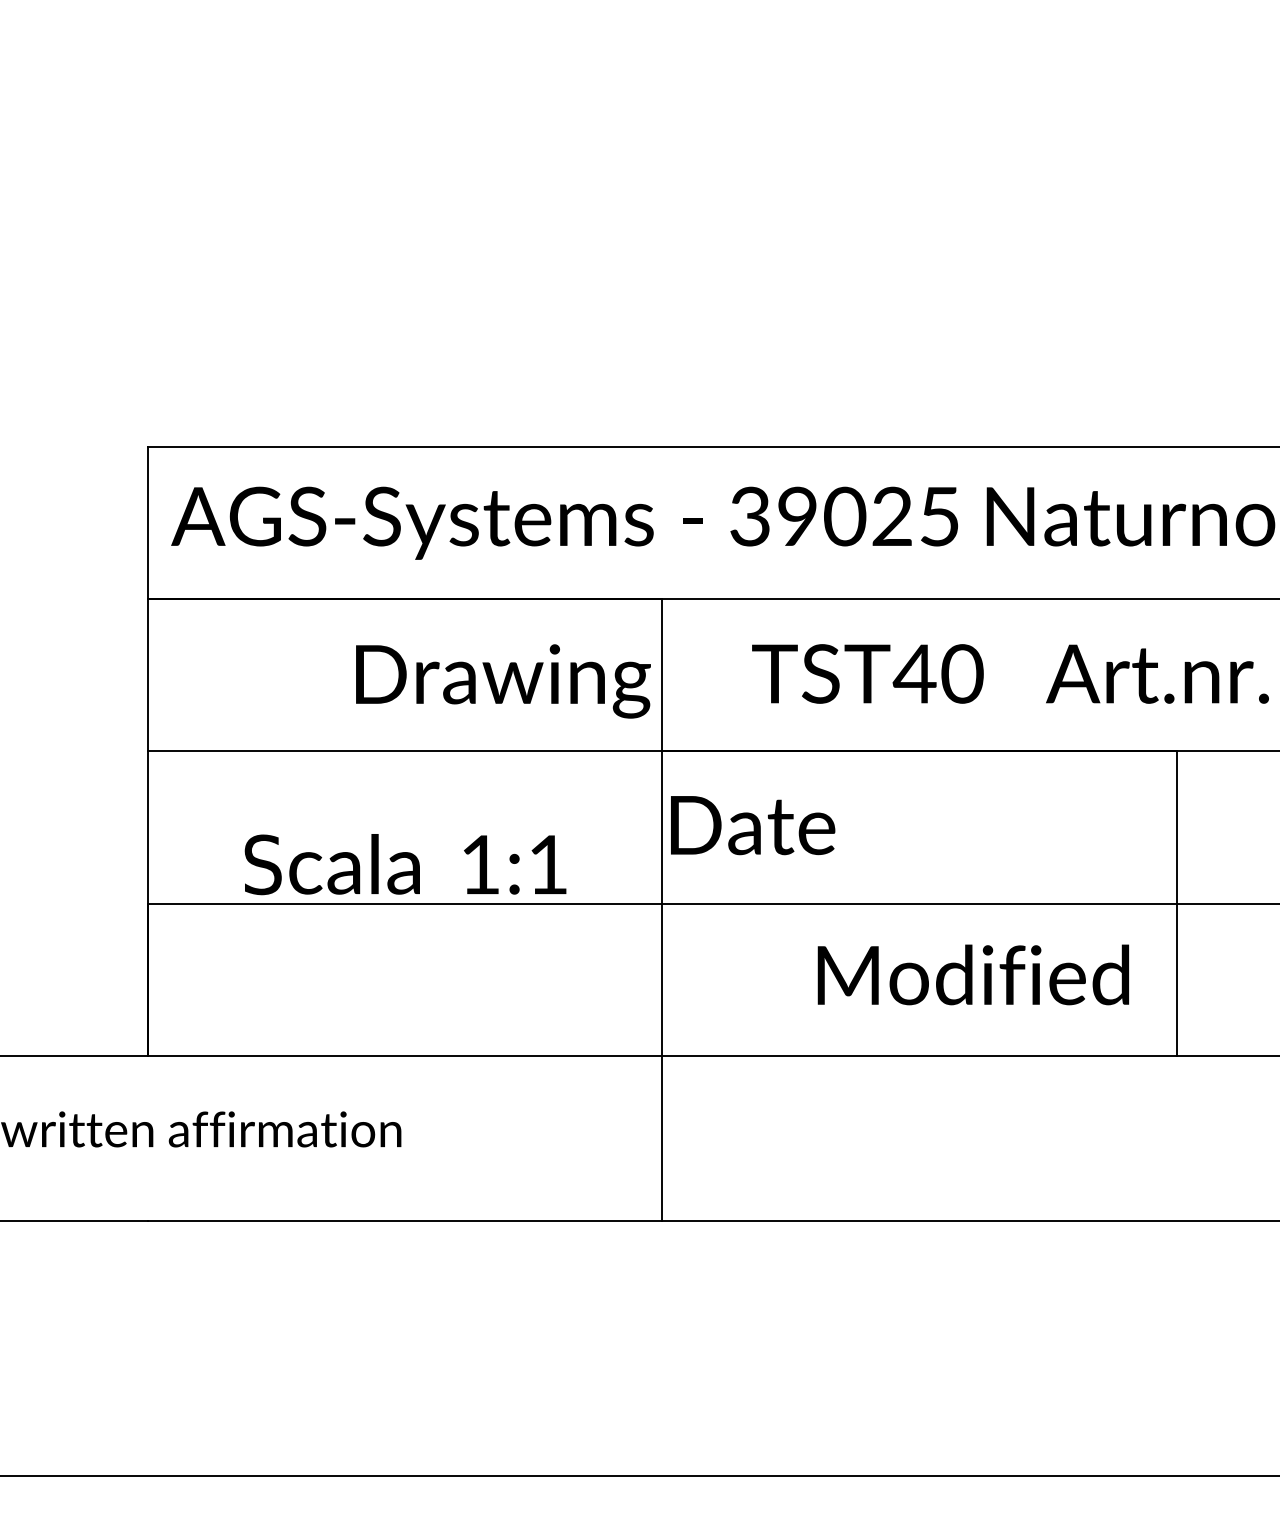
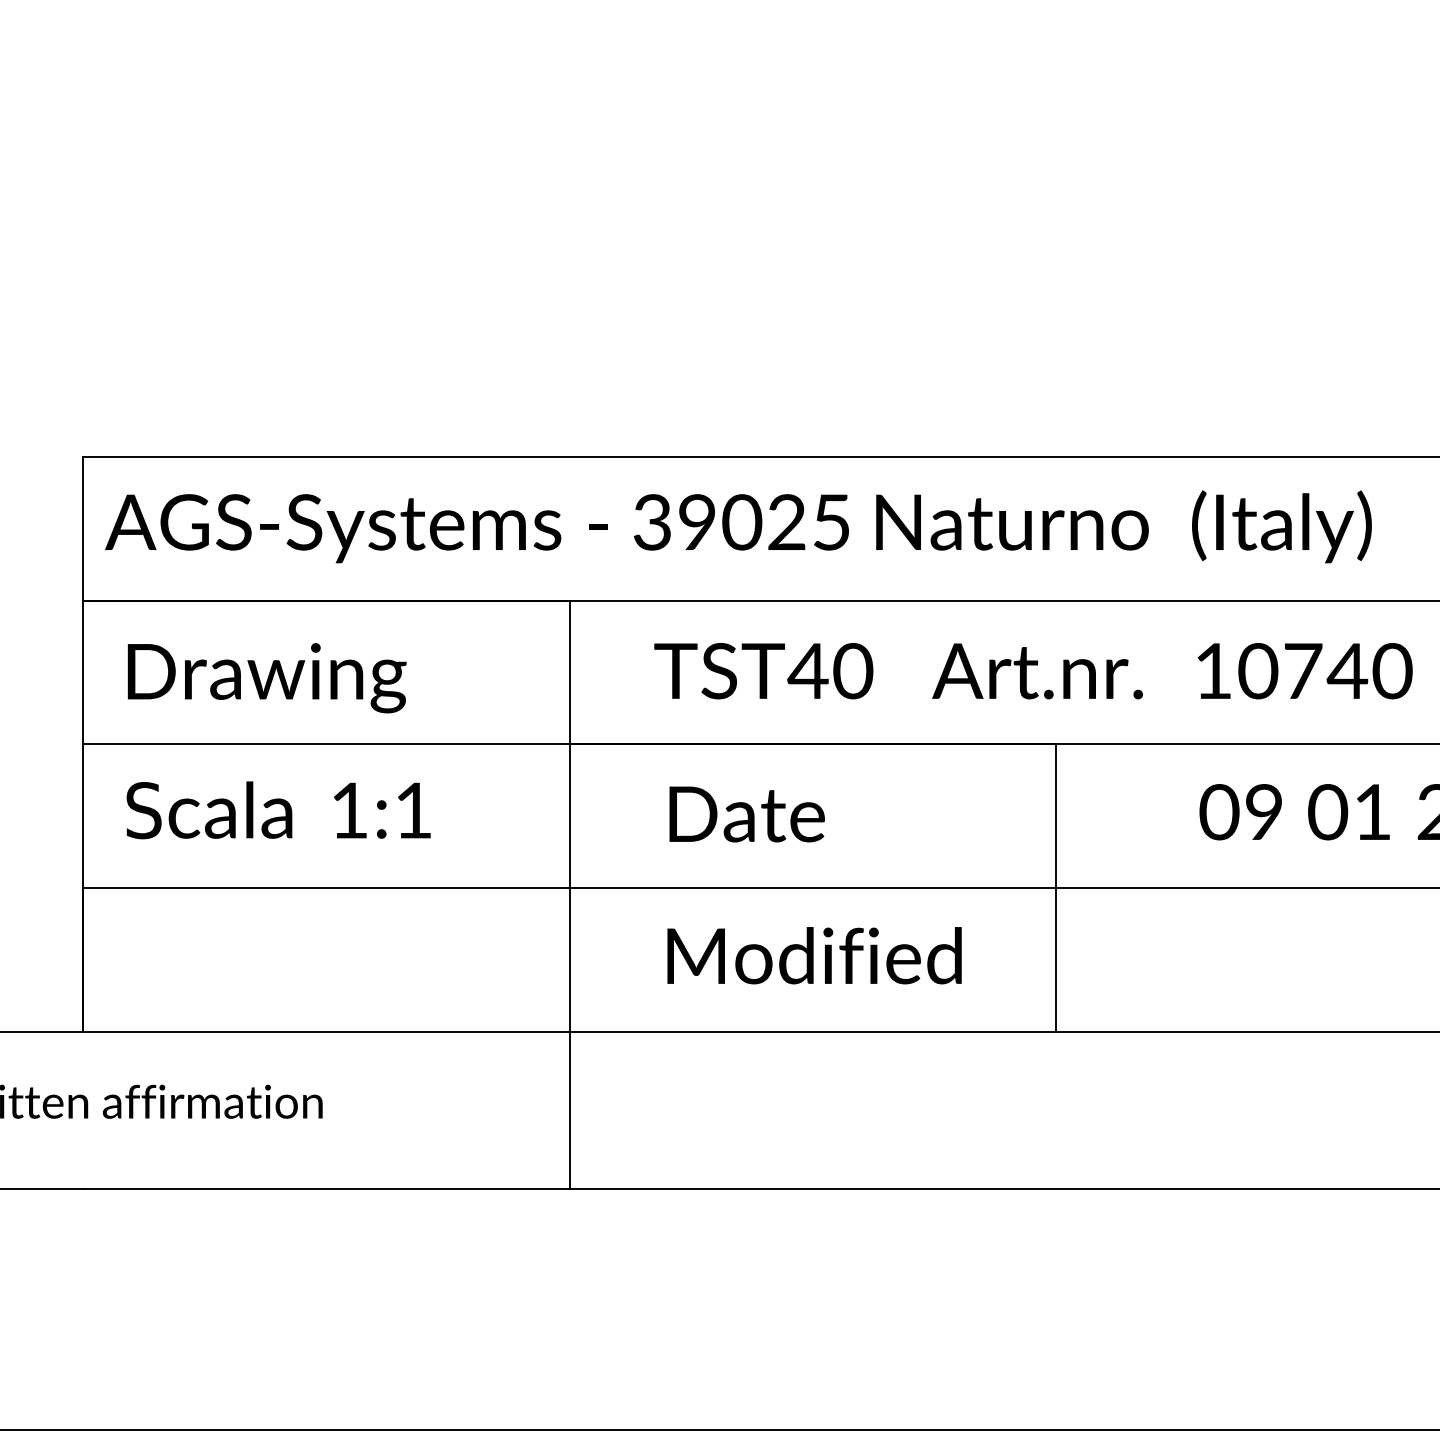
text: (502, 681) -> (266, 678), moved
text: (752, 825) -> (746, 814), moved
text: (405, 864) -> (278, 810), moved
text: (973, 974) -> (814, 955), moved

